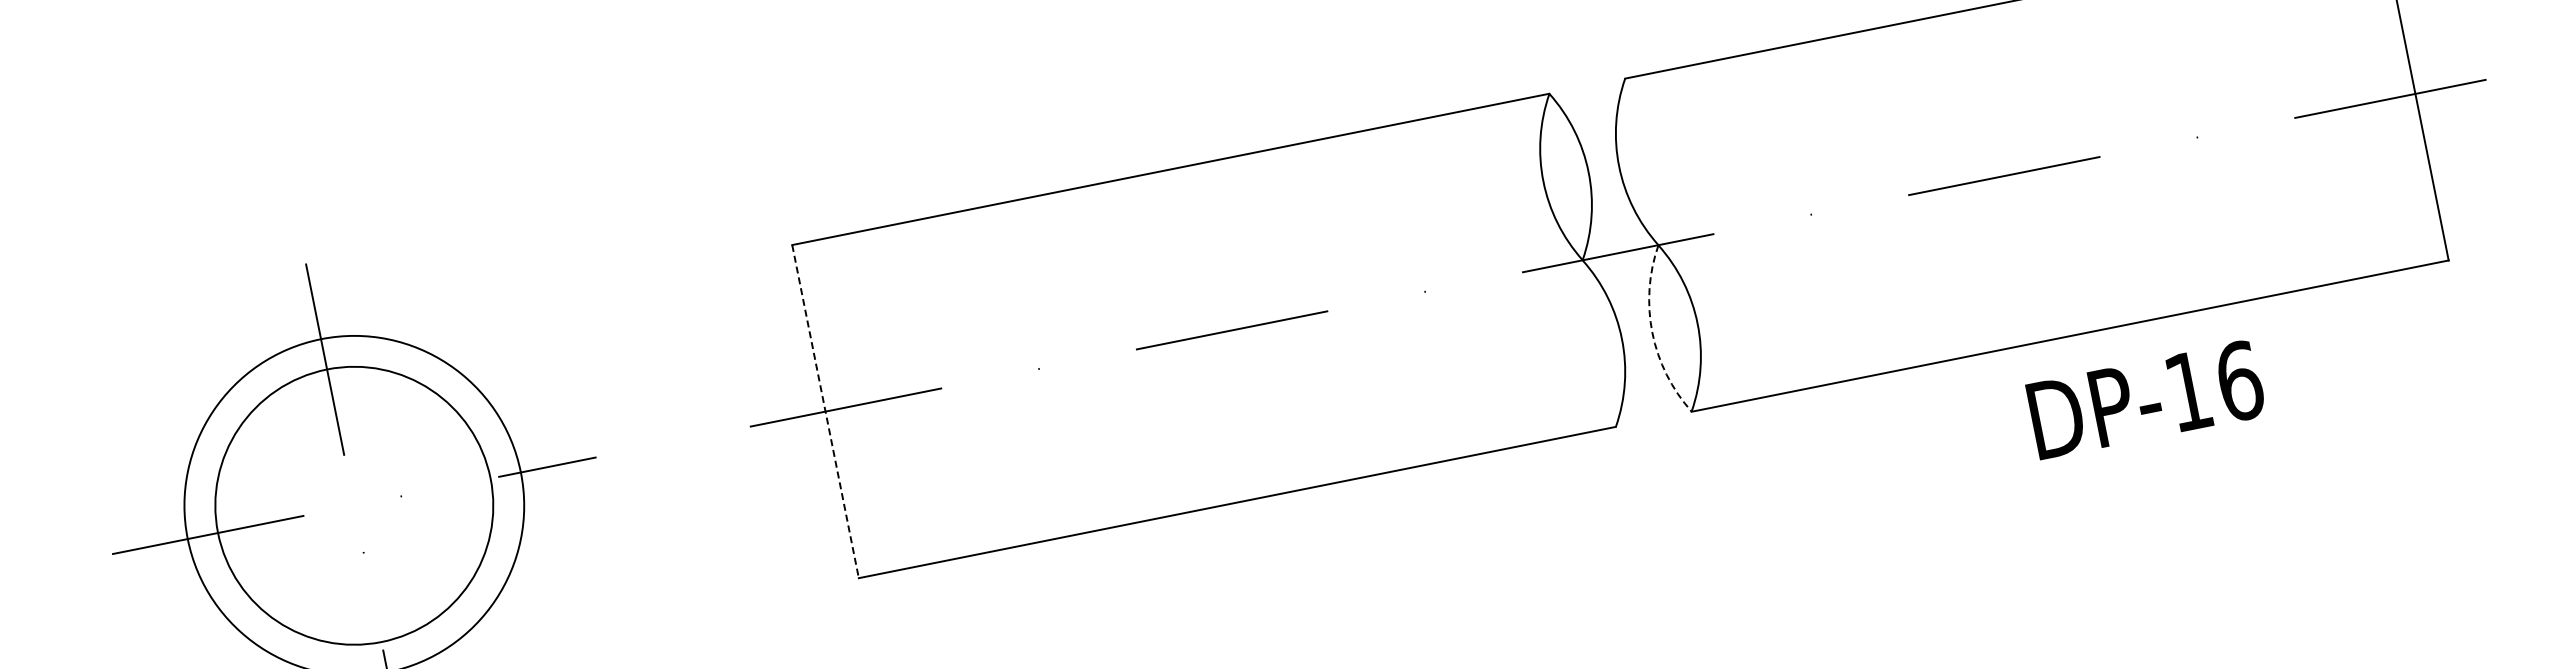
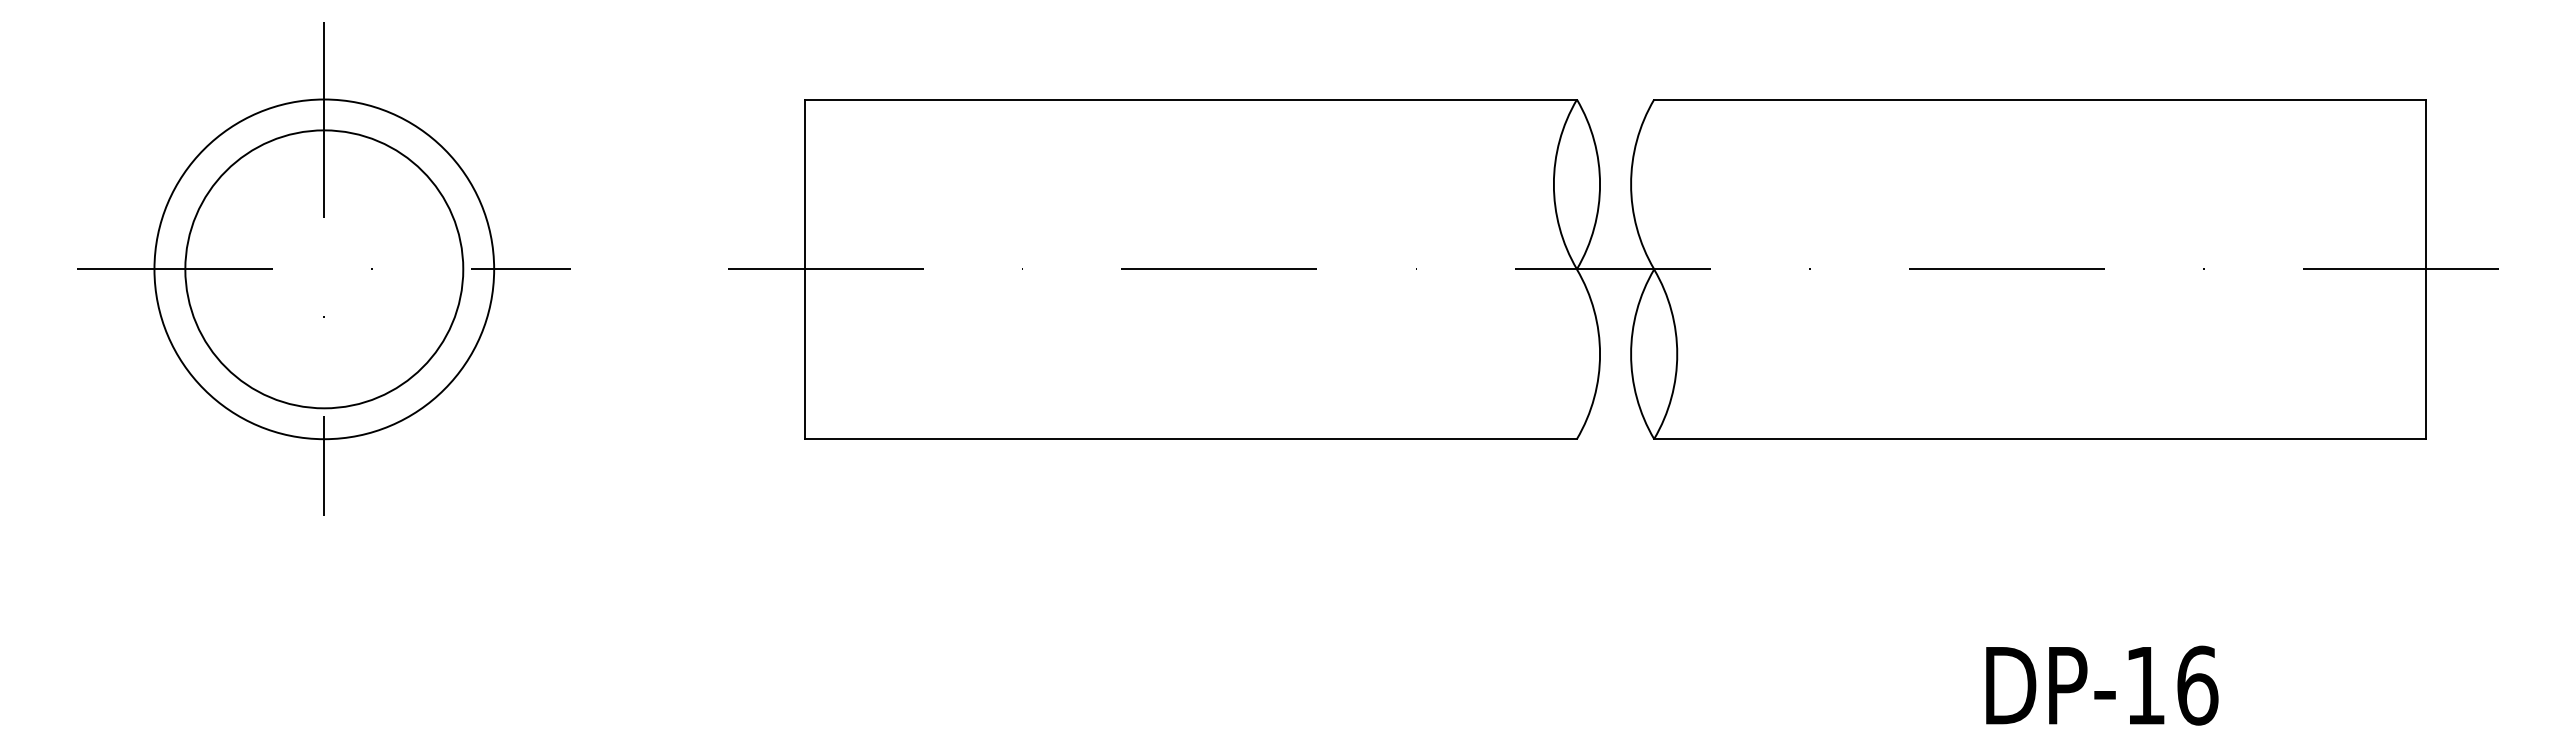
arc: (1652, 333) -> (1631, 354), dashed -> solid
text: (2146, 399) -> (2102, 685), moved
line: (825, 411) -> (804, 269), dashed -> solid

